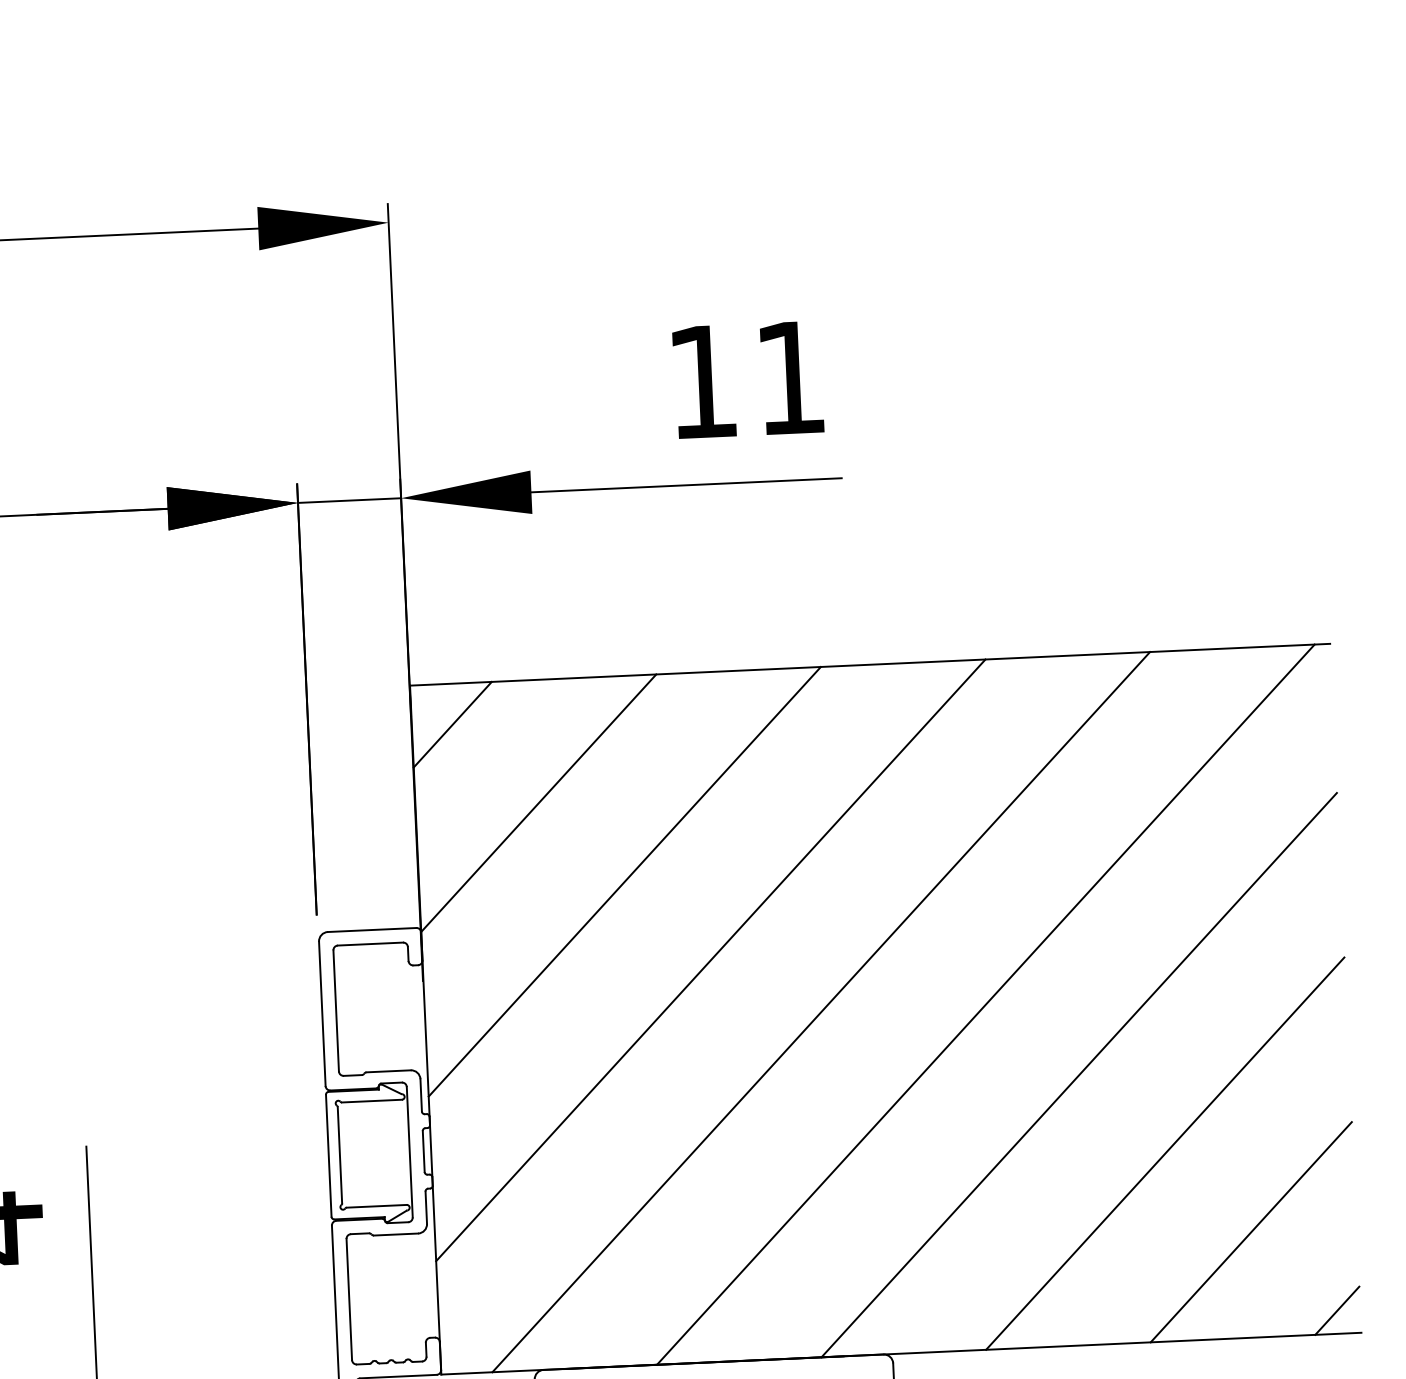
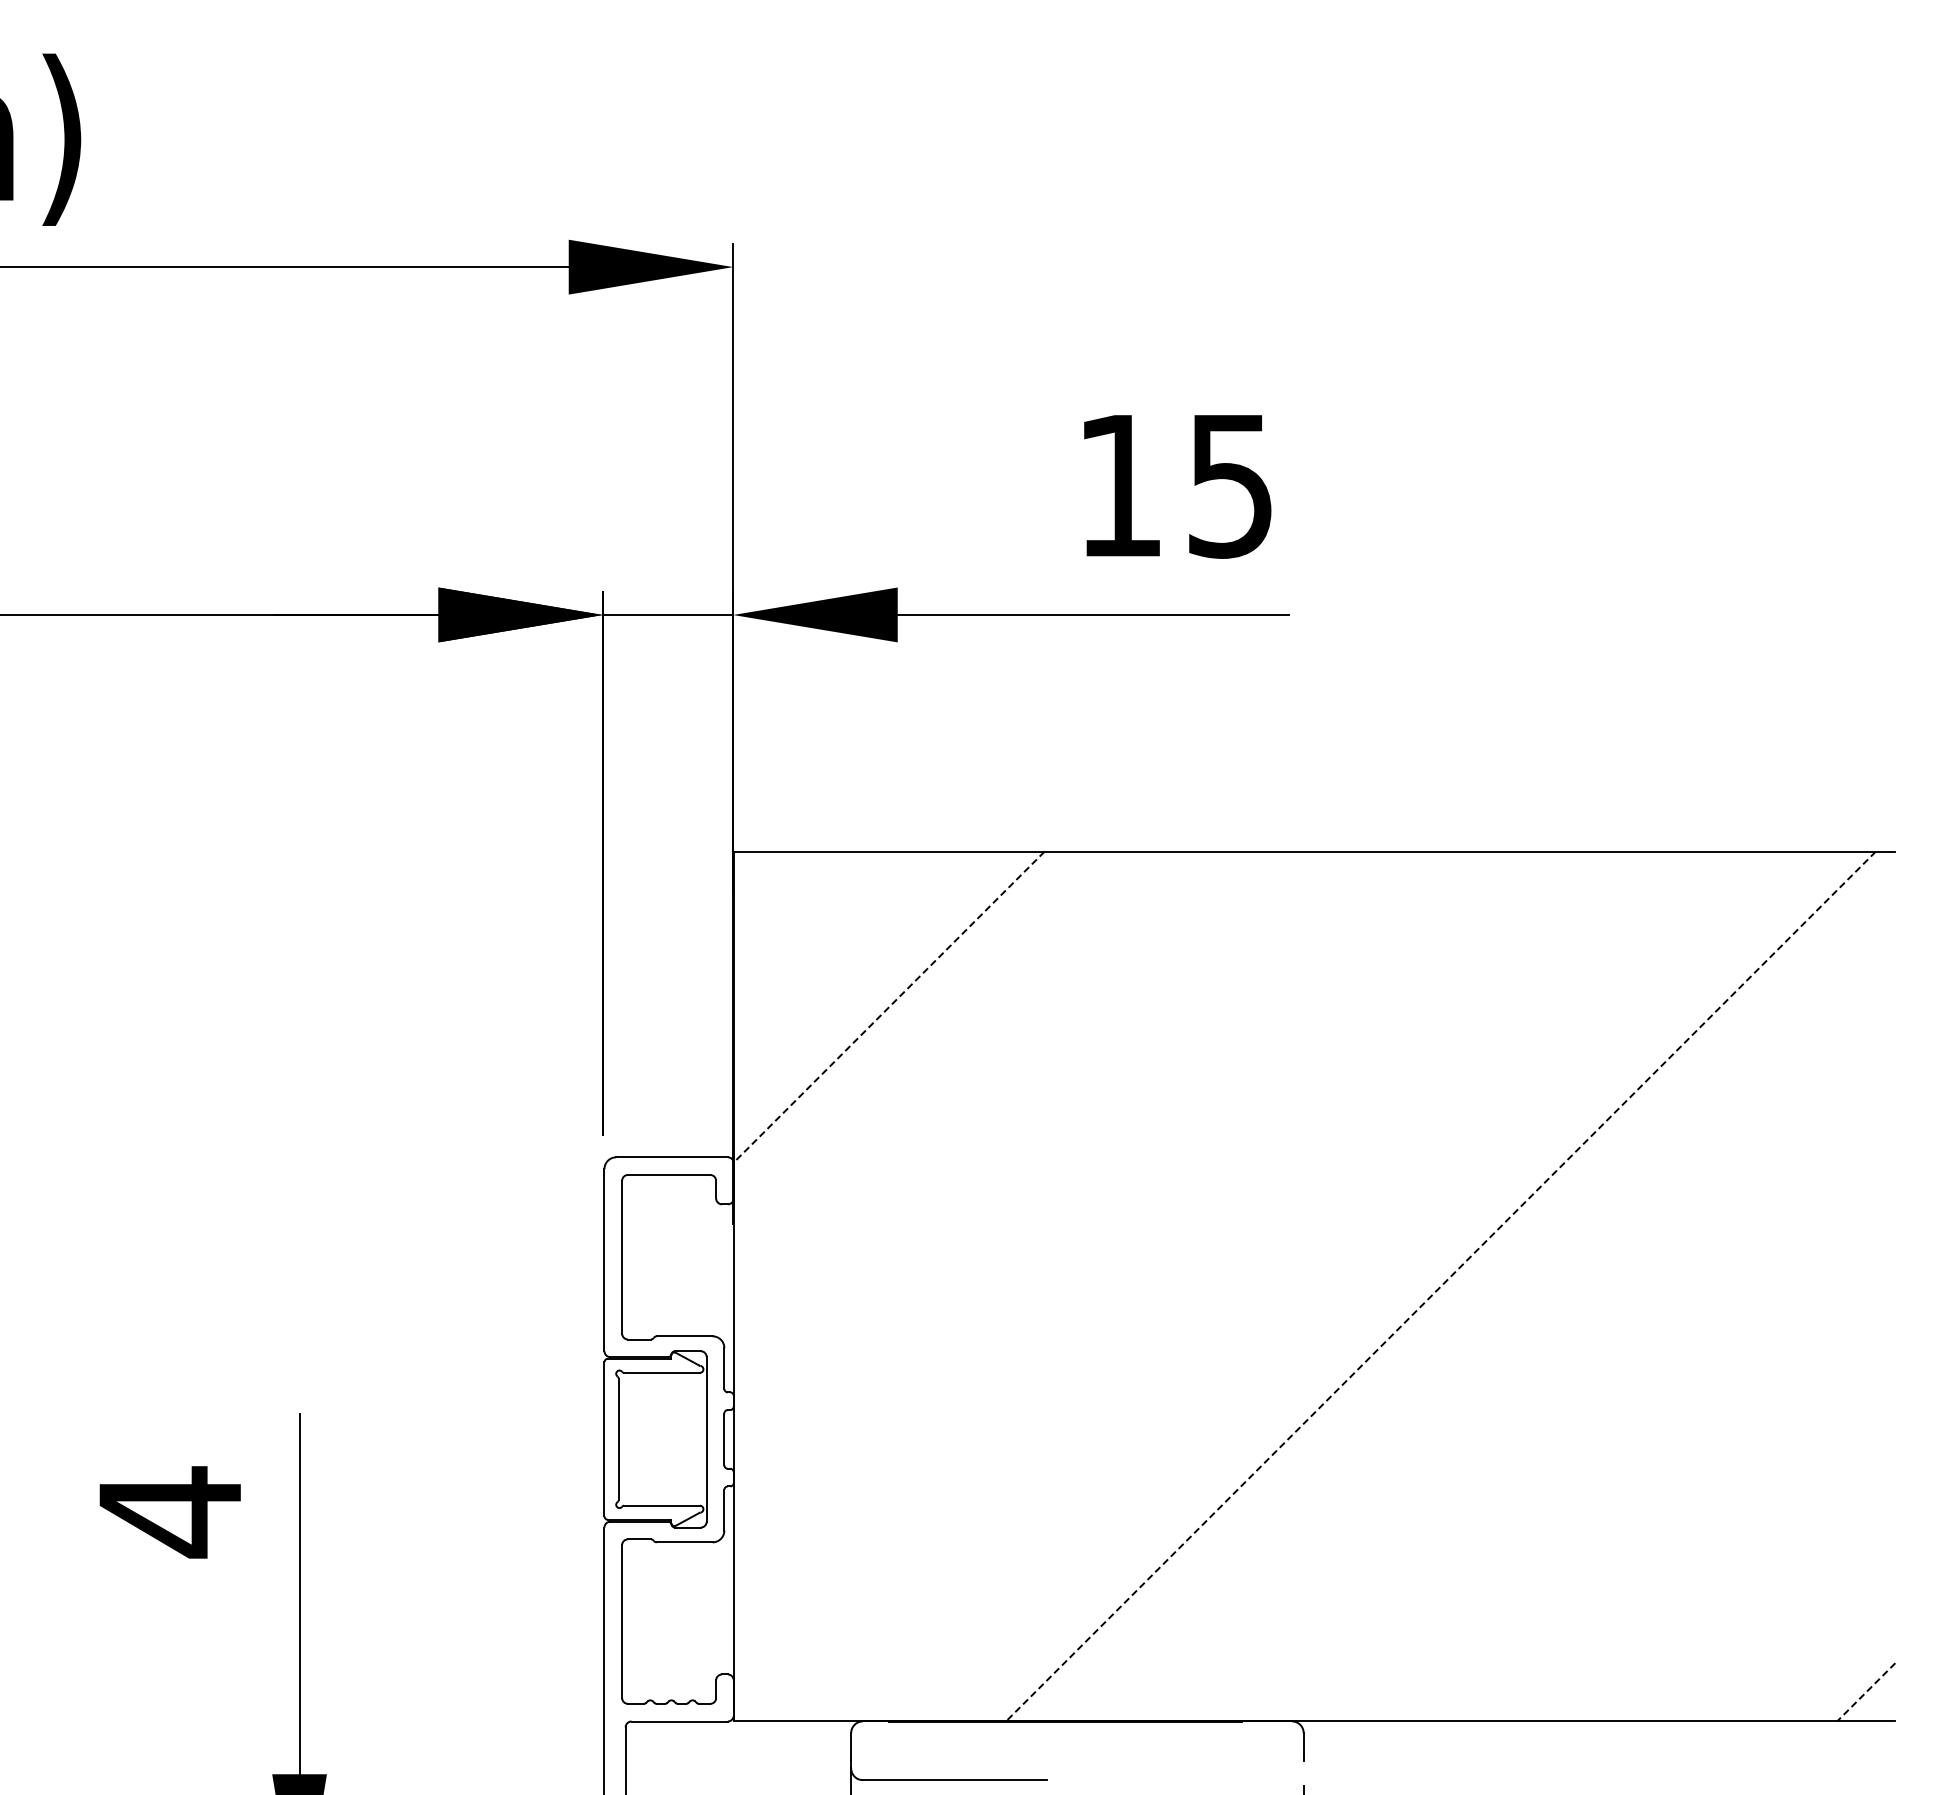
text: (790, 378) -> (1230, 486), 11 -> 15
line: (452, 724) -> (784, 902), removed
line: (539, 803) -> (889, 1007), solid -> dashed
line: (624, 881) -> (992, 1110), removed
line: (710, 960) -> (1096, 1214), removed
line: (985, 1004) -> (1440, 1286), solid -> dashed
line: (821, 1012) -> (1233, 1286), removed
line: (1079, 1075) -> (1554, 1380), removed
line: (1165, 1153) -> (1658, 1484), removed
line: (1251, 1232) -> (1762, 1588), removed
line: (1336, 1310) -> (1865, 1692), solid -> dashed

